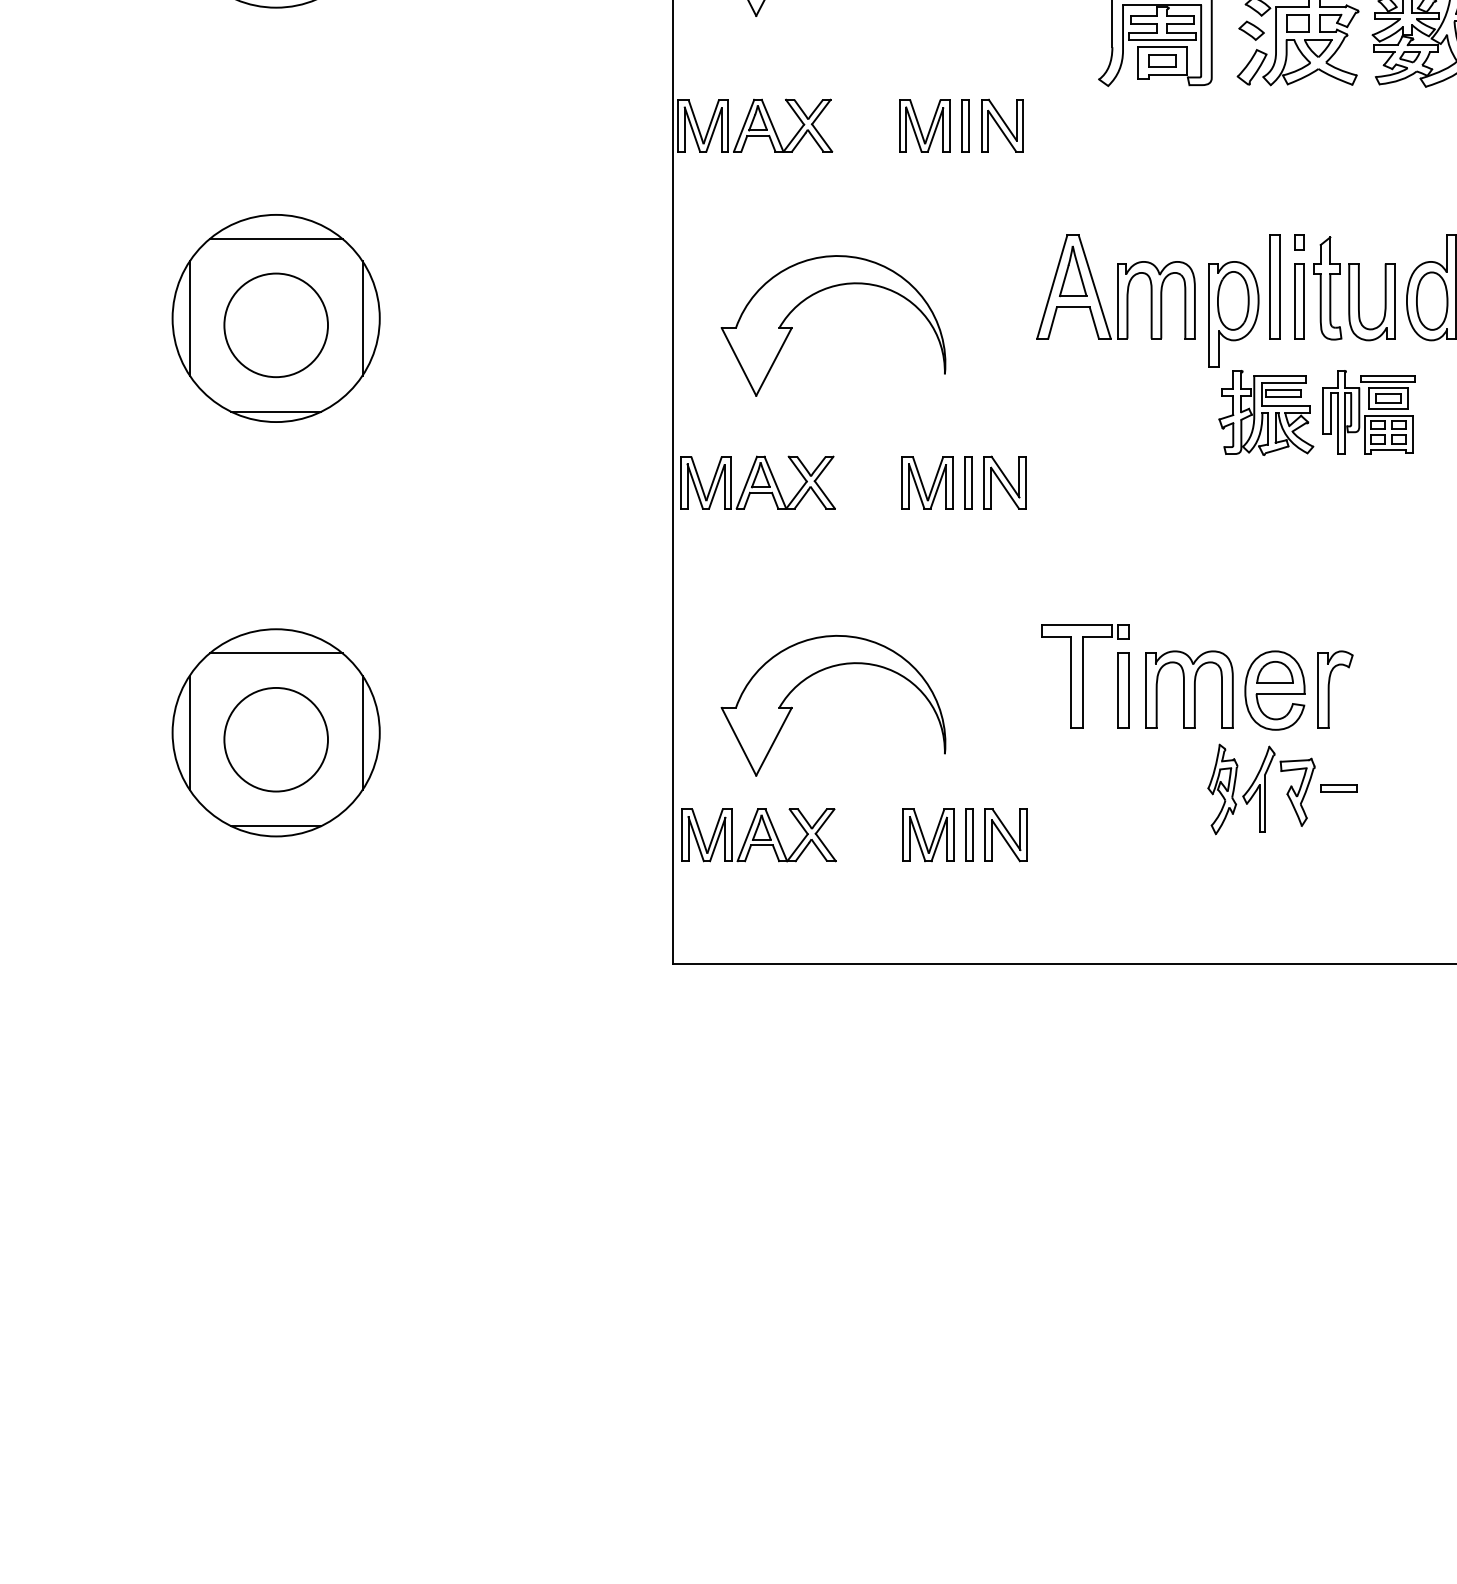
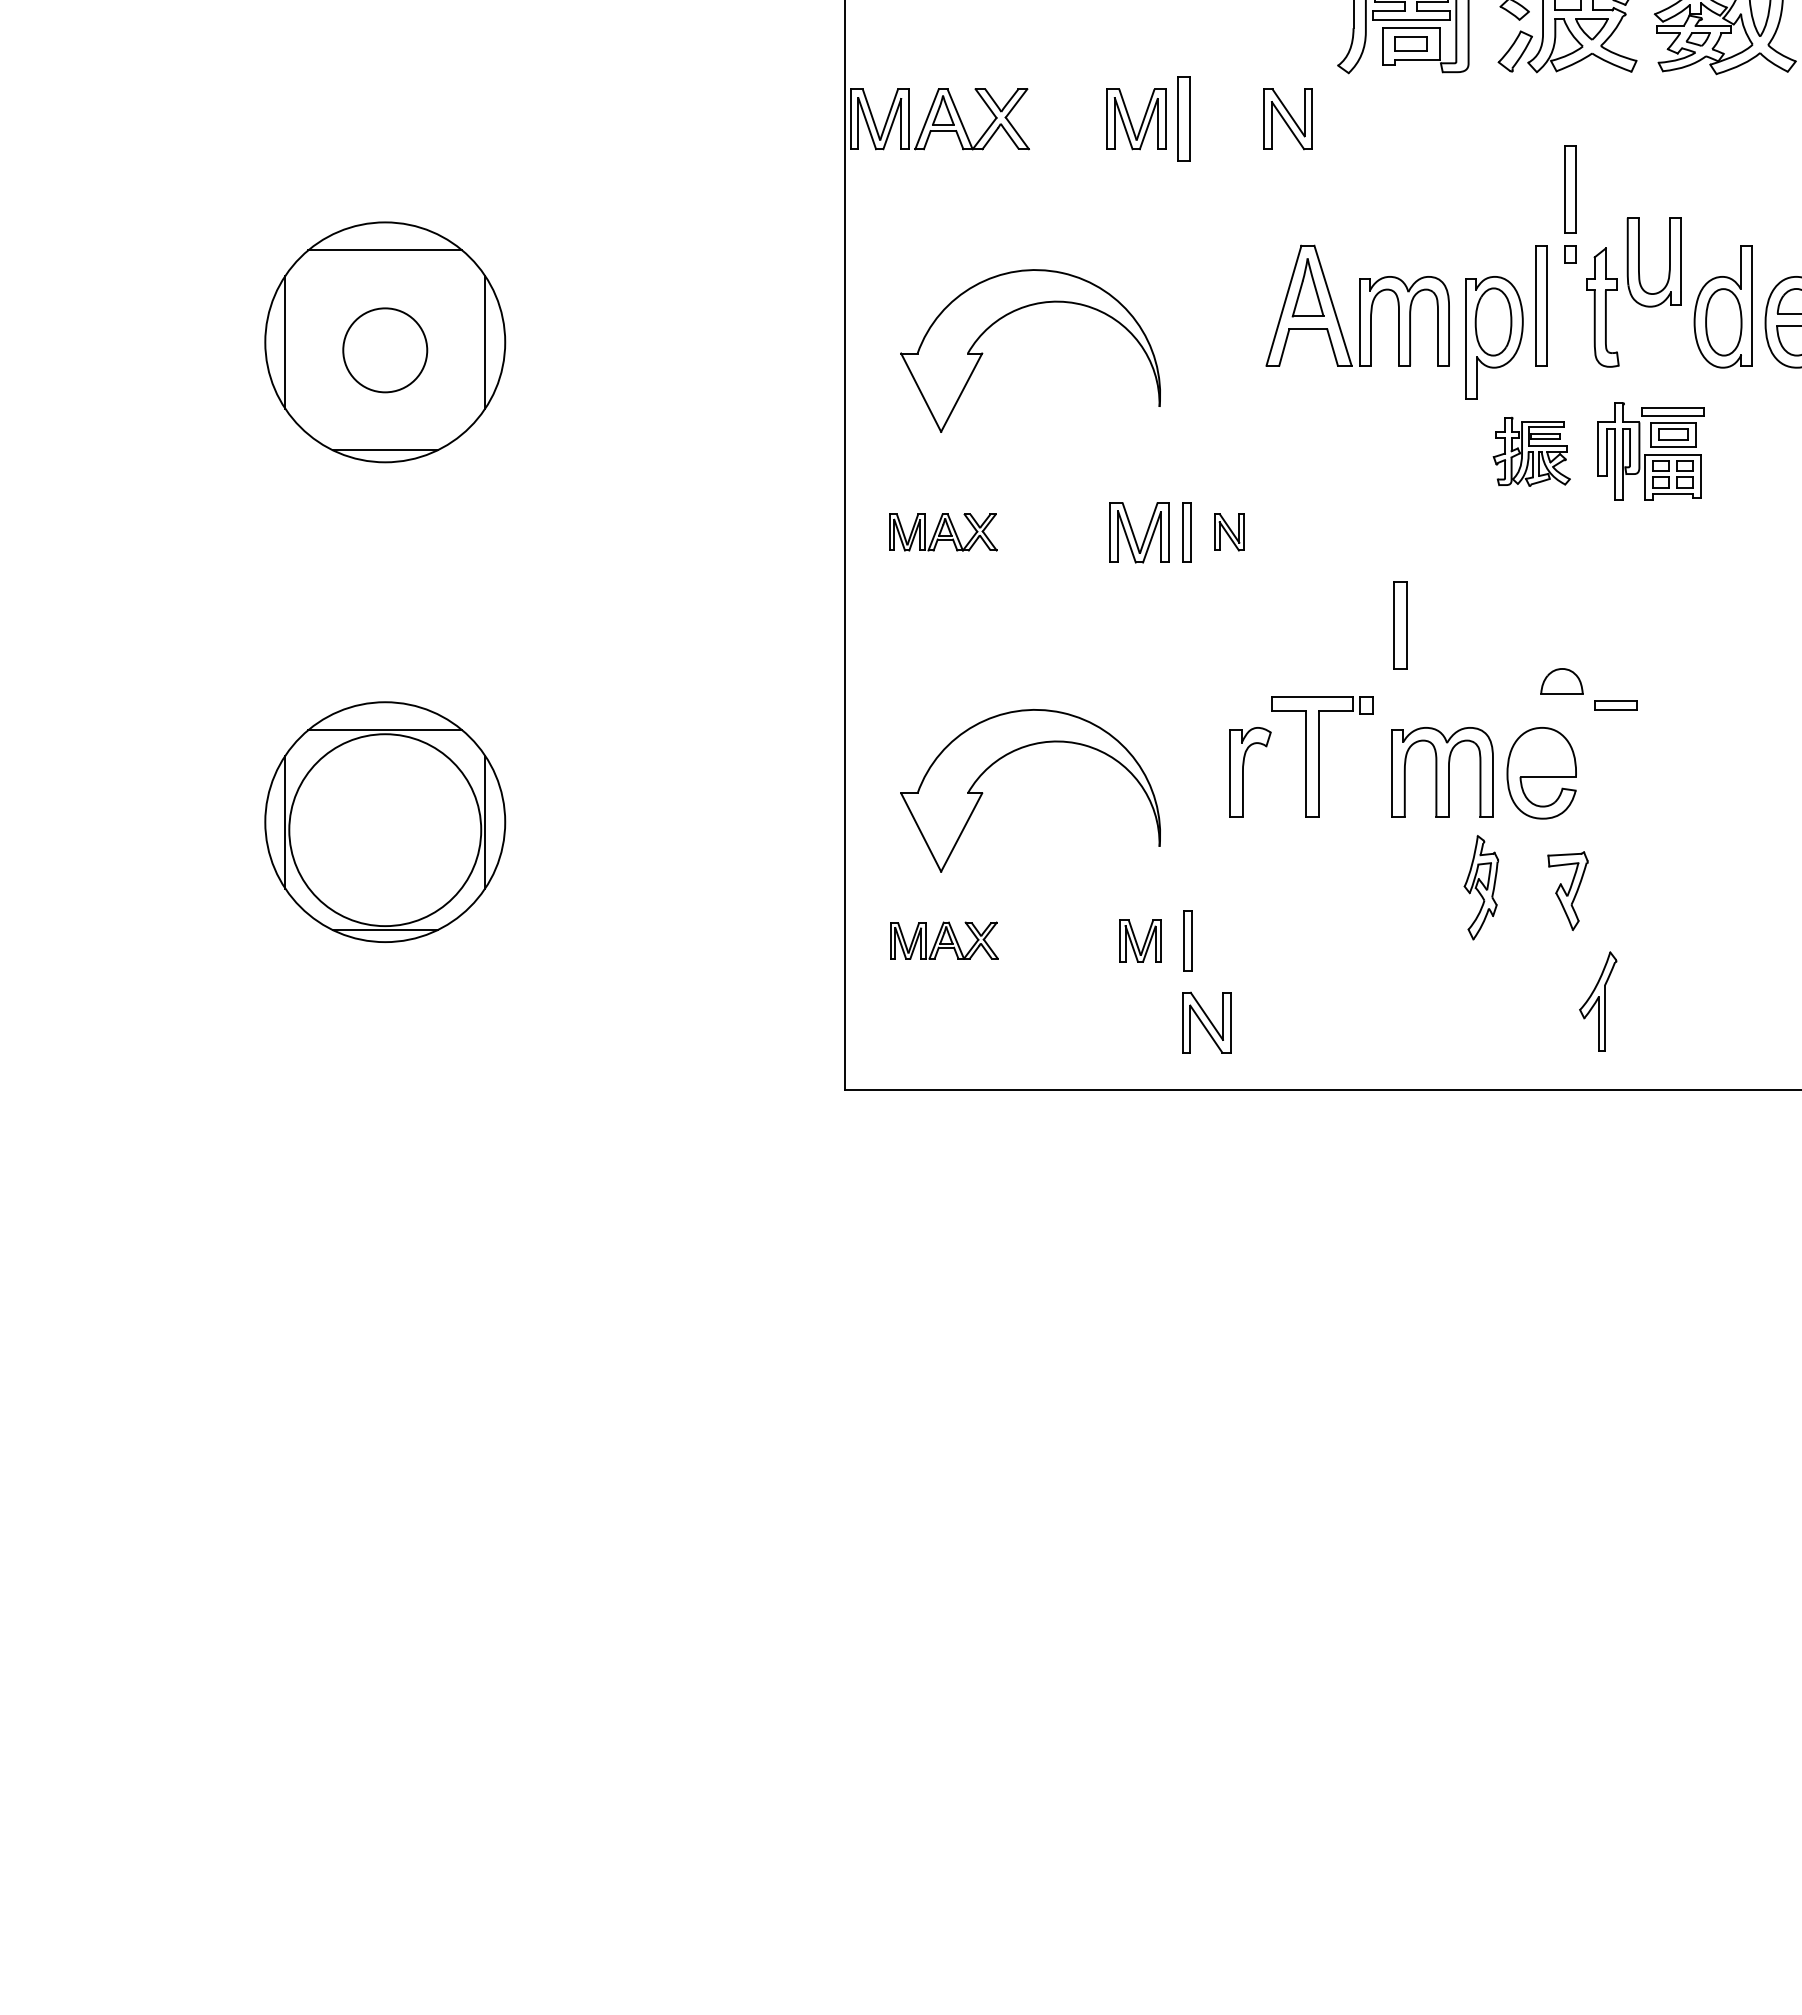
part: (965, 125) -> (1183, 118), size x1.4
part: (1001, 126) -> (1287, 119), moved
part: (1299, 301) -> (1570, 189), moved
part: (1359, 302) -> (1639, 262), moved
circle: (276, 325) -> (385, 350), size x0.7
part: (1266, 412) -> (1531, 451), size x0.7
part: (758, 482) -> (943, 532), size x0.6
part: (1005, 482) -> (1229, 532), size x0.6
part: (1274, 672) -> (1561, 681), moved
part: (1329, 689) -> (1243, 772), moved
part: (1123, 690) -> (1400, 625), moved
circle: (276, 740) -> (385, 830), size x1.6
part: (1338, 788) -> (1615, 705), moved
part: (1259, 789) -> (1598, 1001), moved
part: (759, 835) -> (944, 940), size x0.6
part: (928, 835) -> (1140, 940), size x0.7
part: (1006, 835) -> (1206, 1022), moved

